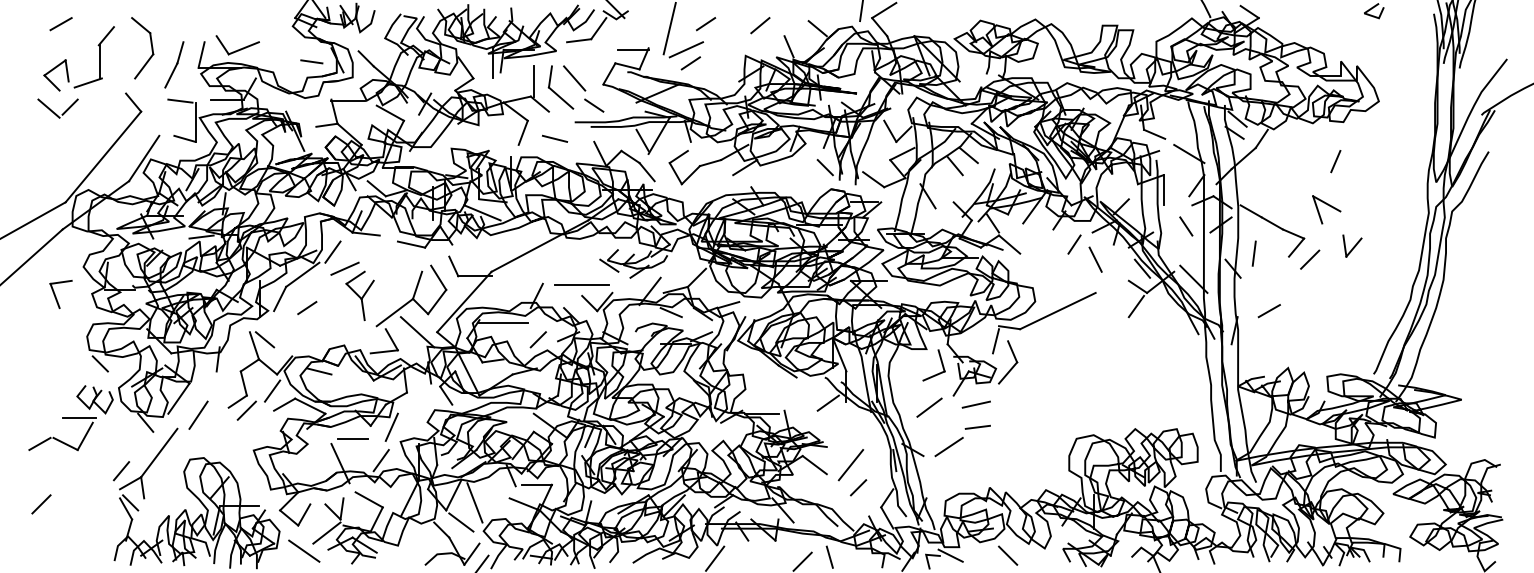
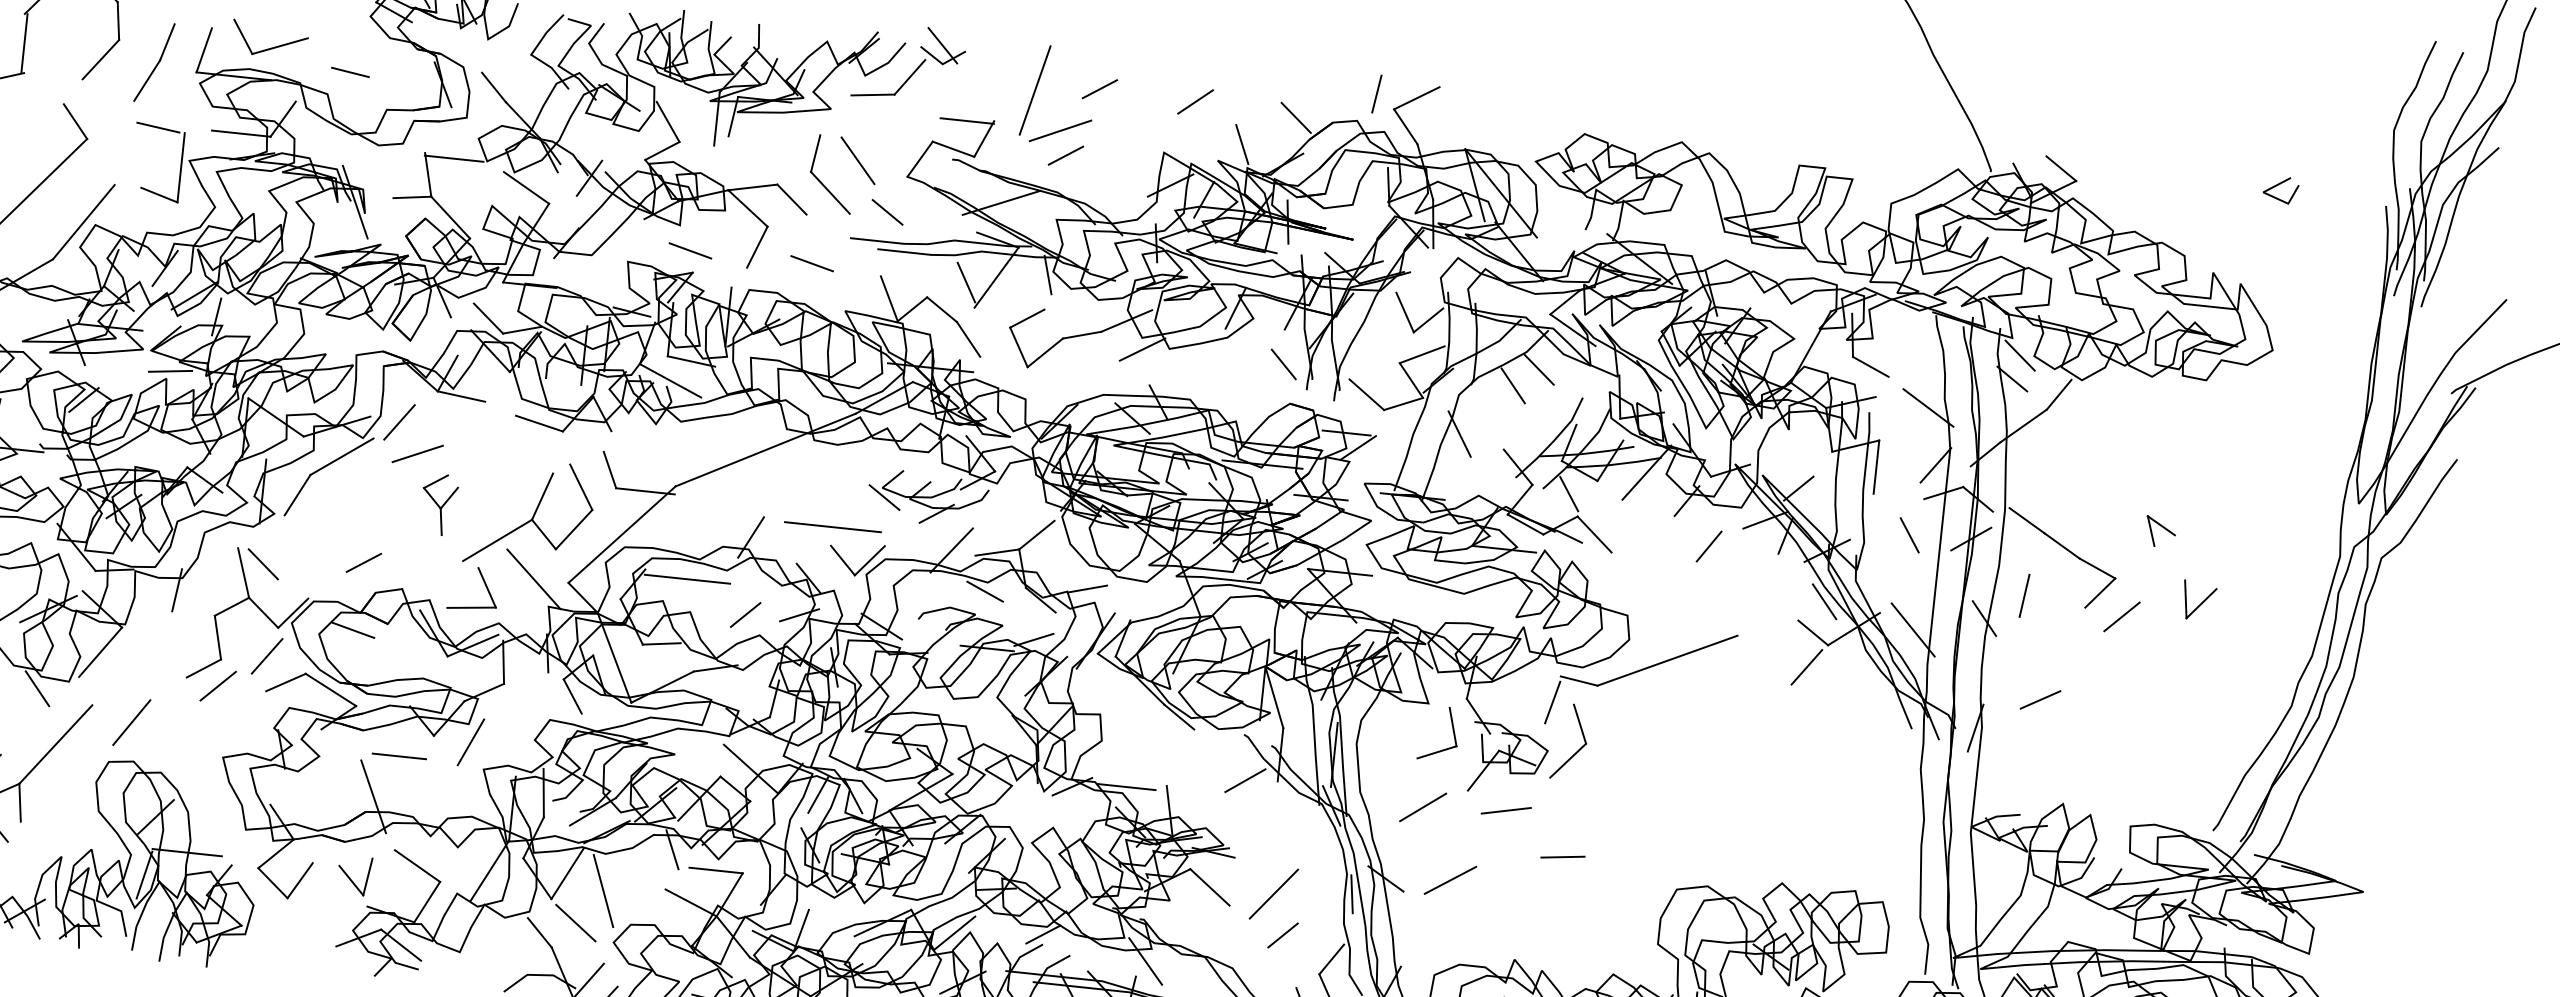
line: (311, 61) -> (349, 71), moved
line: (533, 81) -> (784, 158), removed
line: (486, 138) -> (691, 250), added
line: (1335, 161) -> (2184, 448), removed
part: (1326, 209) -> (2160, 531), size x0.6
line: (1095, 259) -> (1743, 576), removed
part: (359, 295) -> (438, 503), size x0.7
line: (307, 308) -> (364, 563), moved
line: (198, 414) -> (131, 721), moved
line: (977, 426) -> (1562, 855), moved
line: (380, 460) -> (444, 798), removed
line: (326, 532) -> (336, 915), removed
line: (304, 550) -> (293, 943), removed

